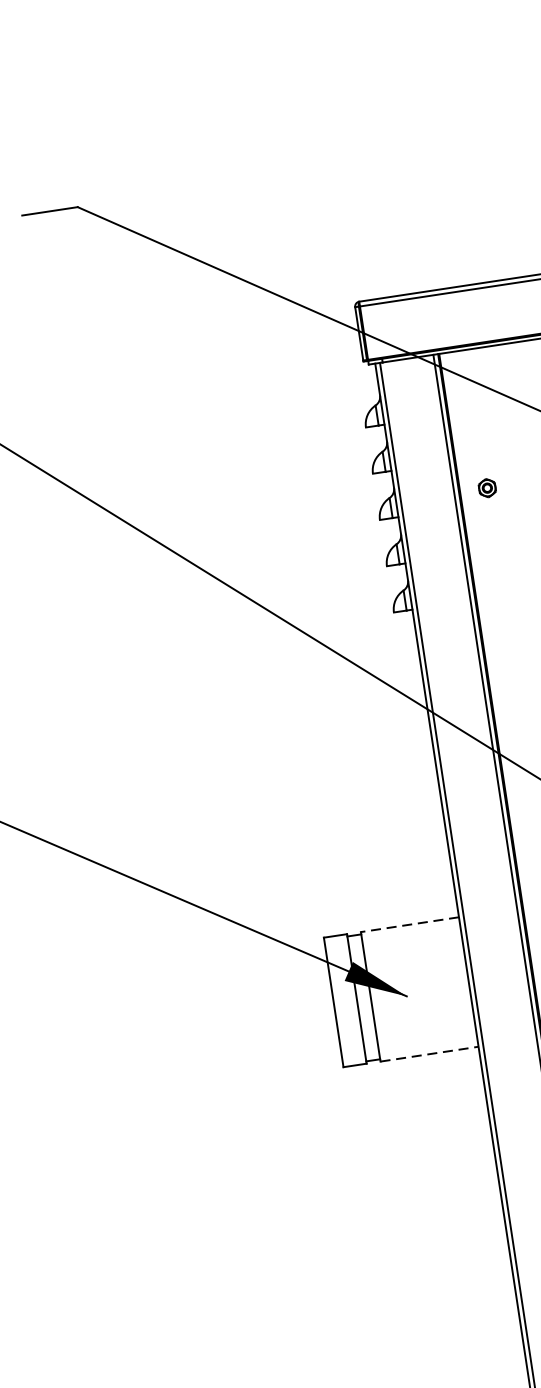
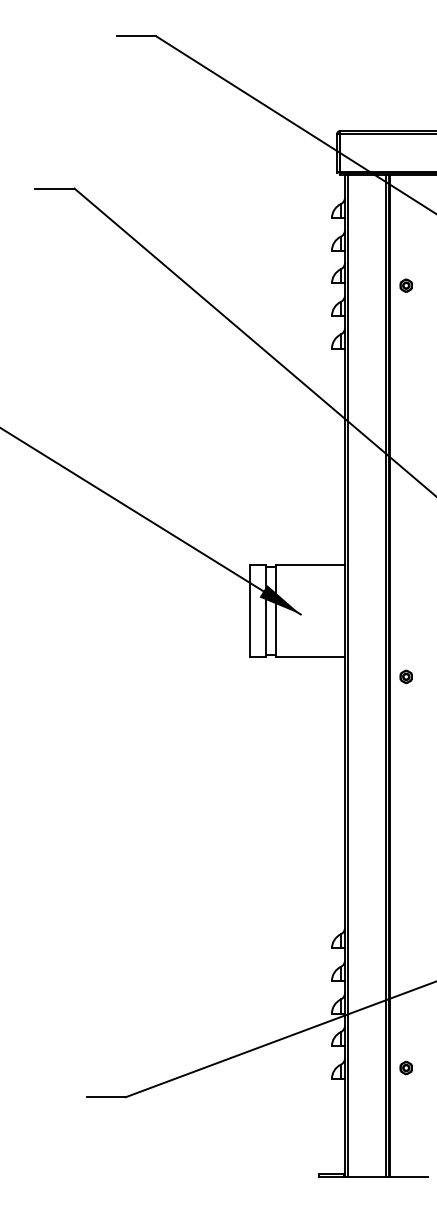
part: (486, 488) -> (405, 285), moved
line: (410, 924) -> (310, 565), dashed -> solid
line: (429, 1053) -> (310, 656), dashed -> solid

